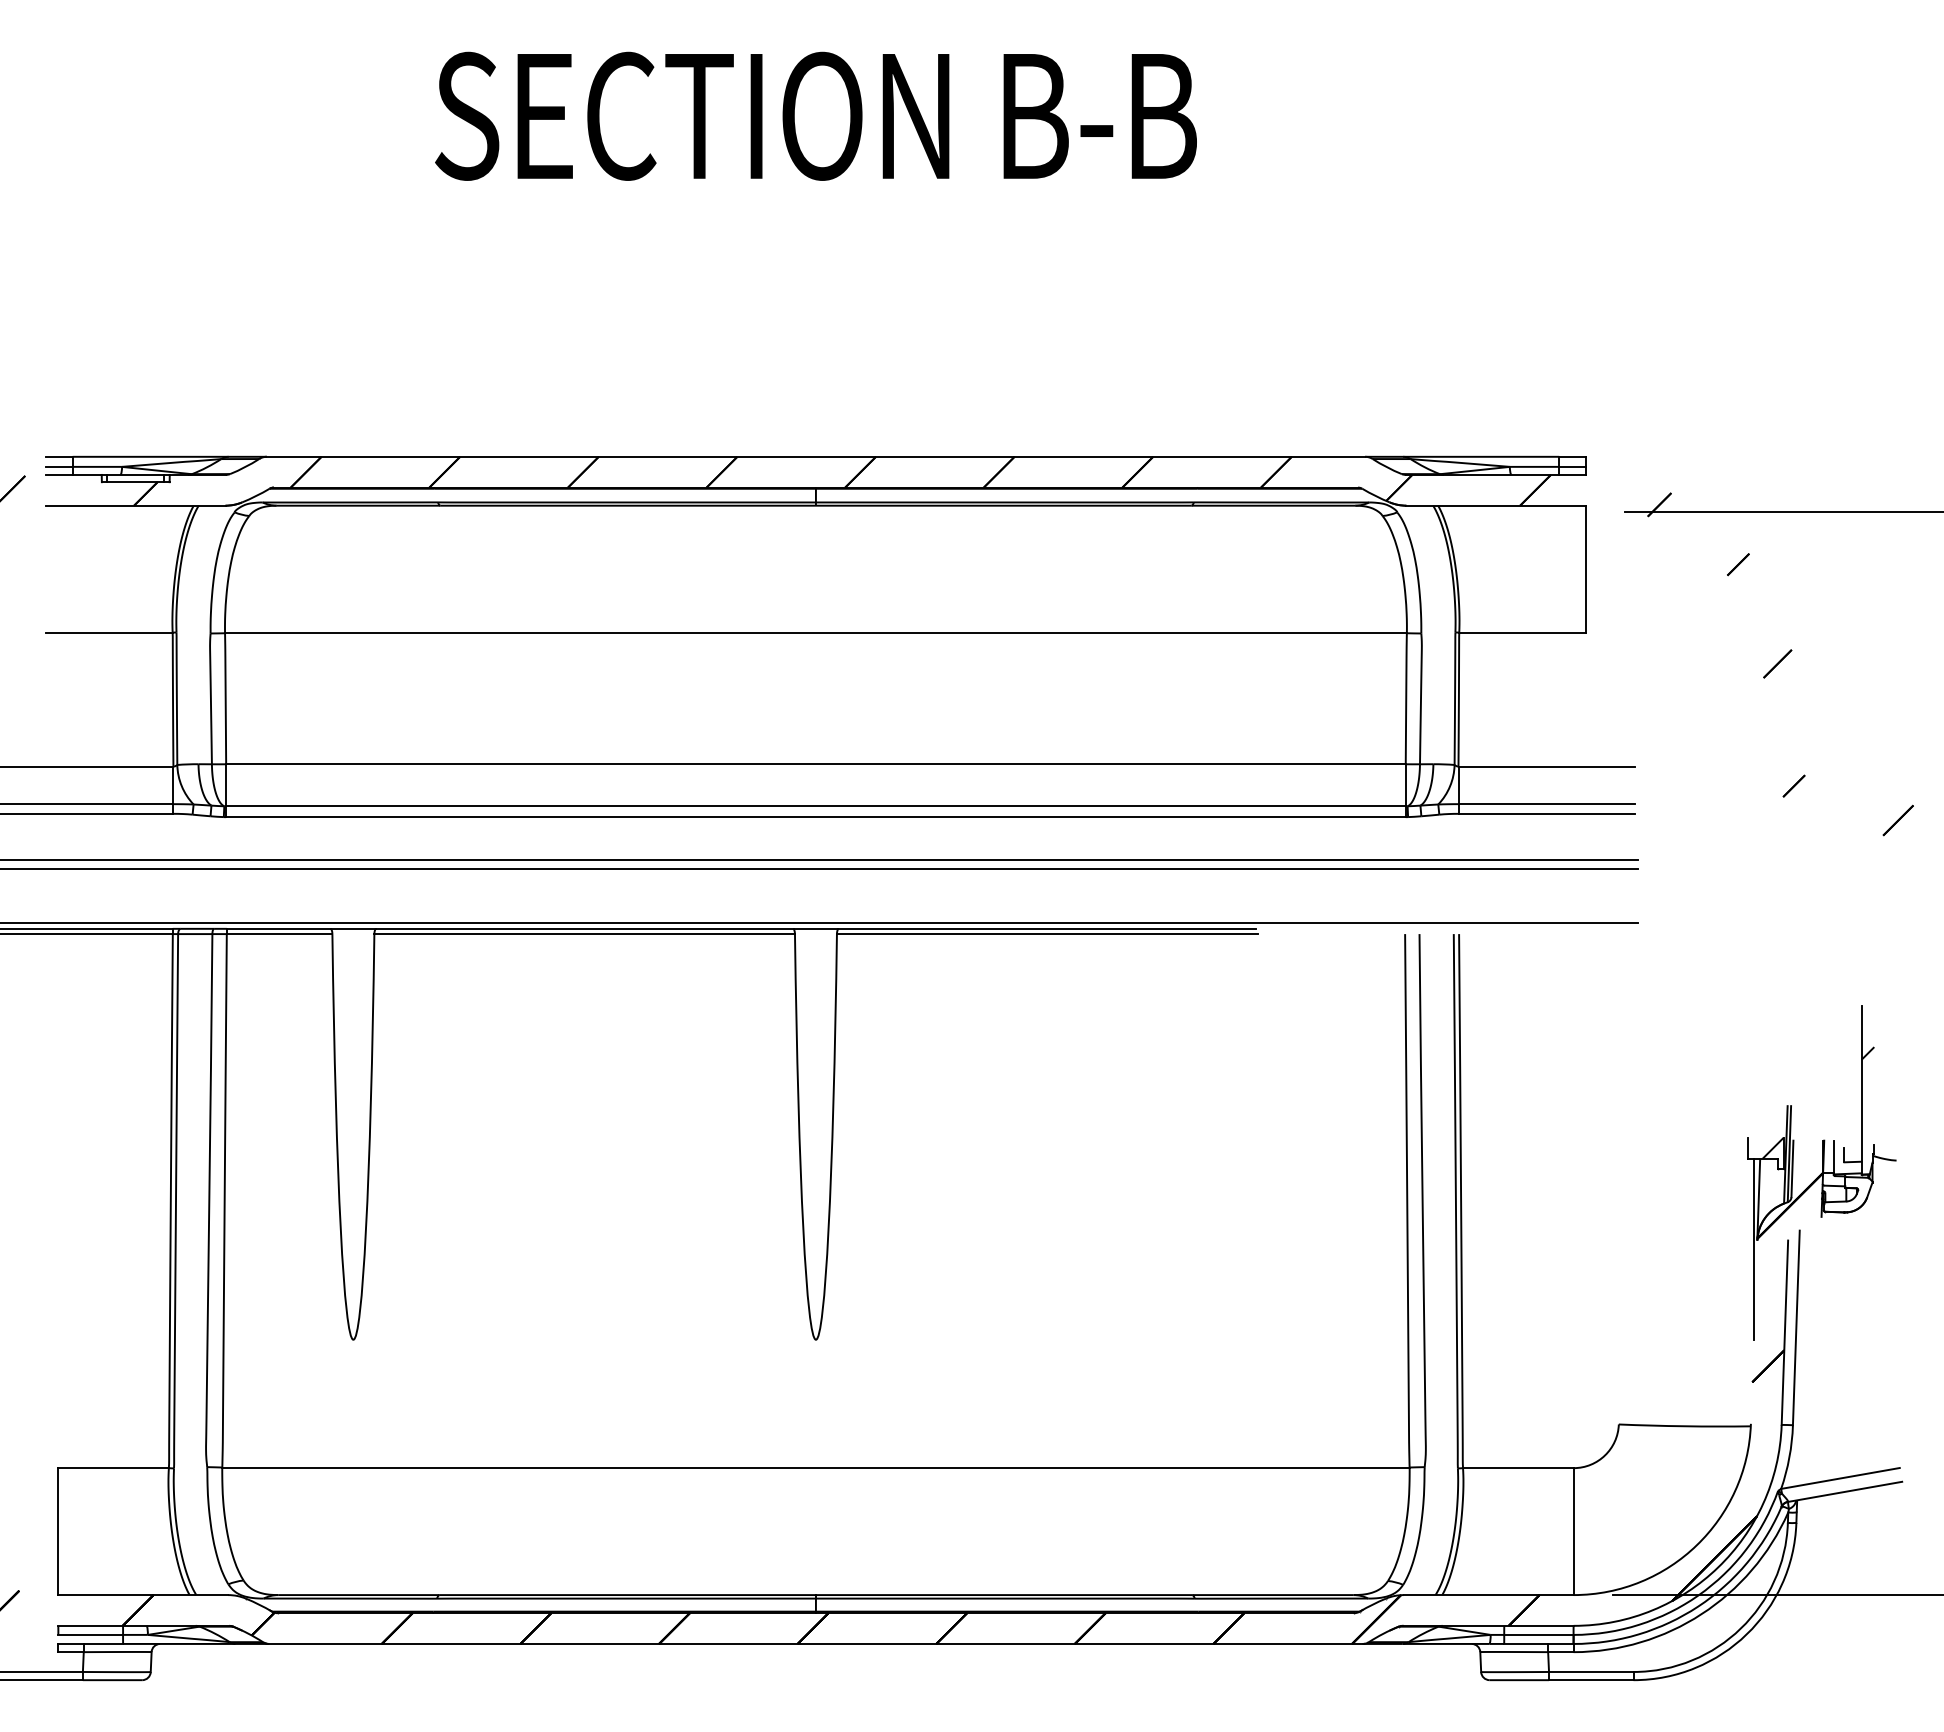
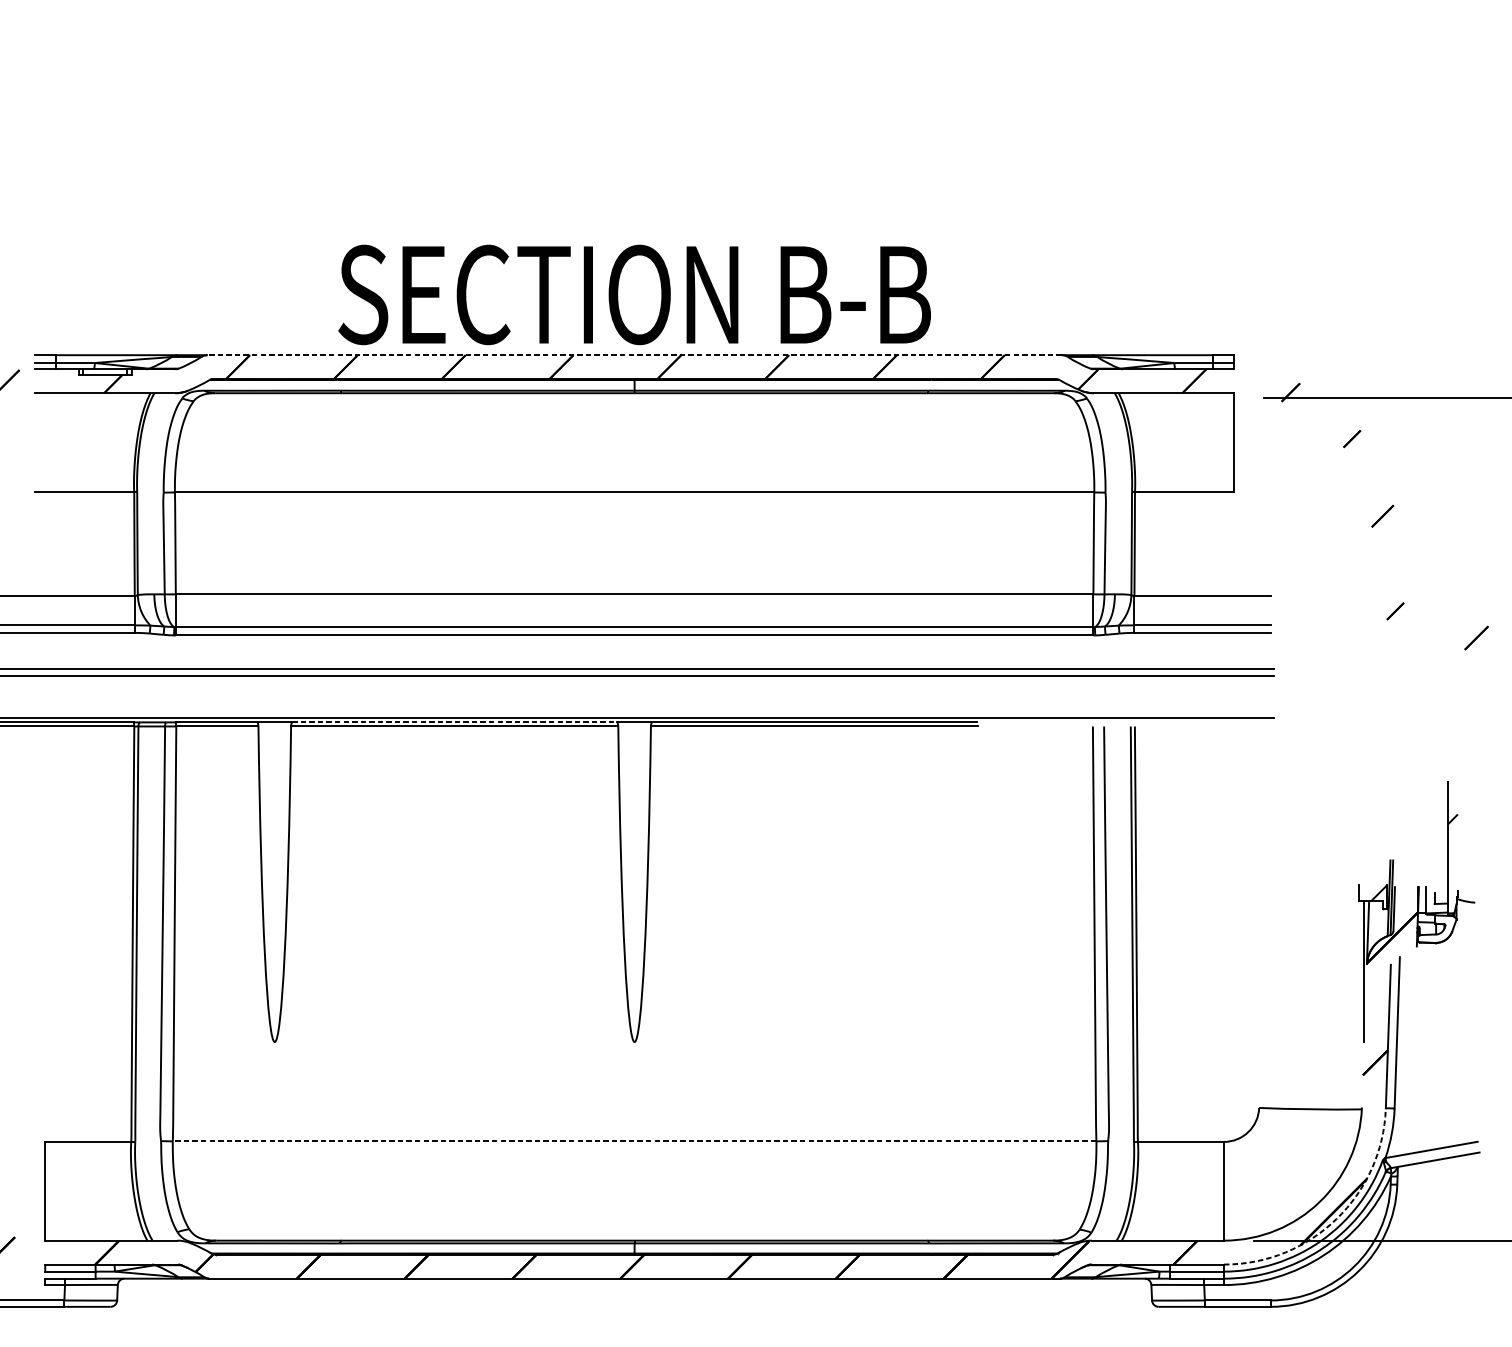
text: (815, 115) -> (634, 294), moved
line: (815, 456) -> (634, 354), solid -> dashed
line: (584, 928) -> (454, 722), solid -> dashed
line: (815, 1467) -> (634, 1141), solid -> dashed
arc: (1718, 1567) -> (1336, 1219), solid -> dashed

